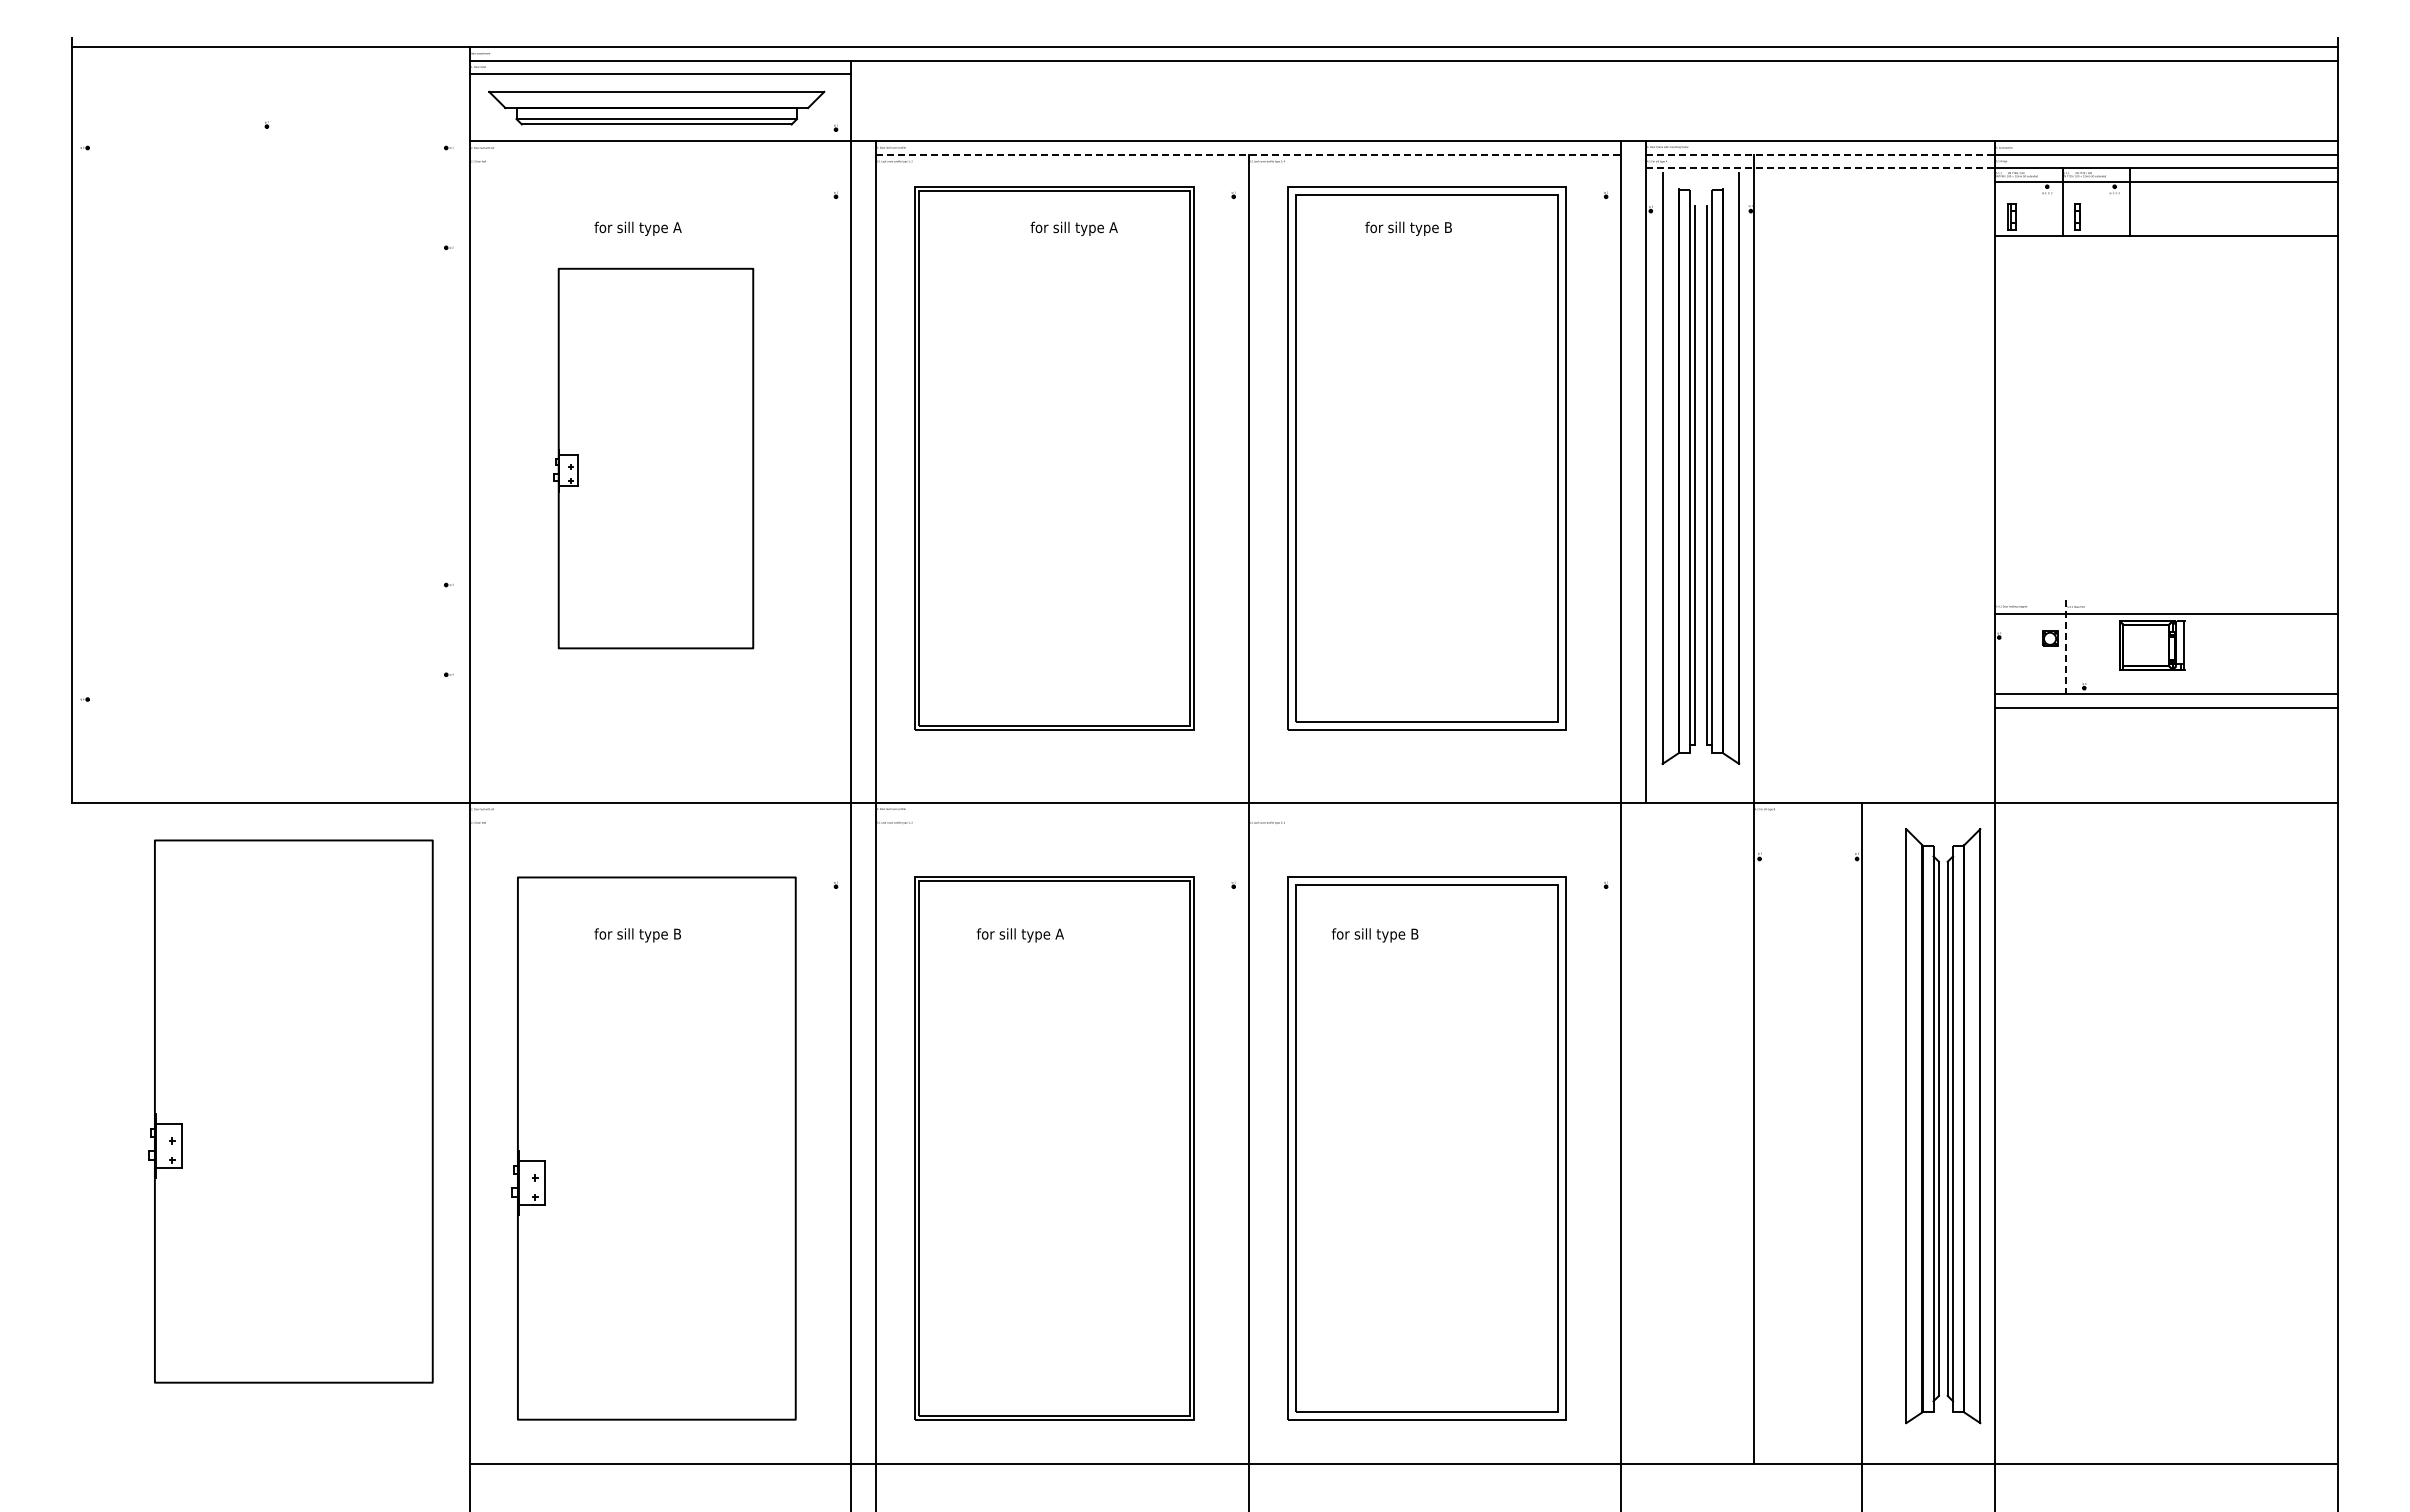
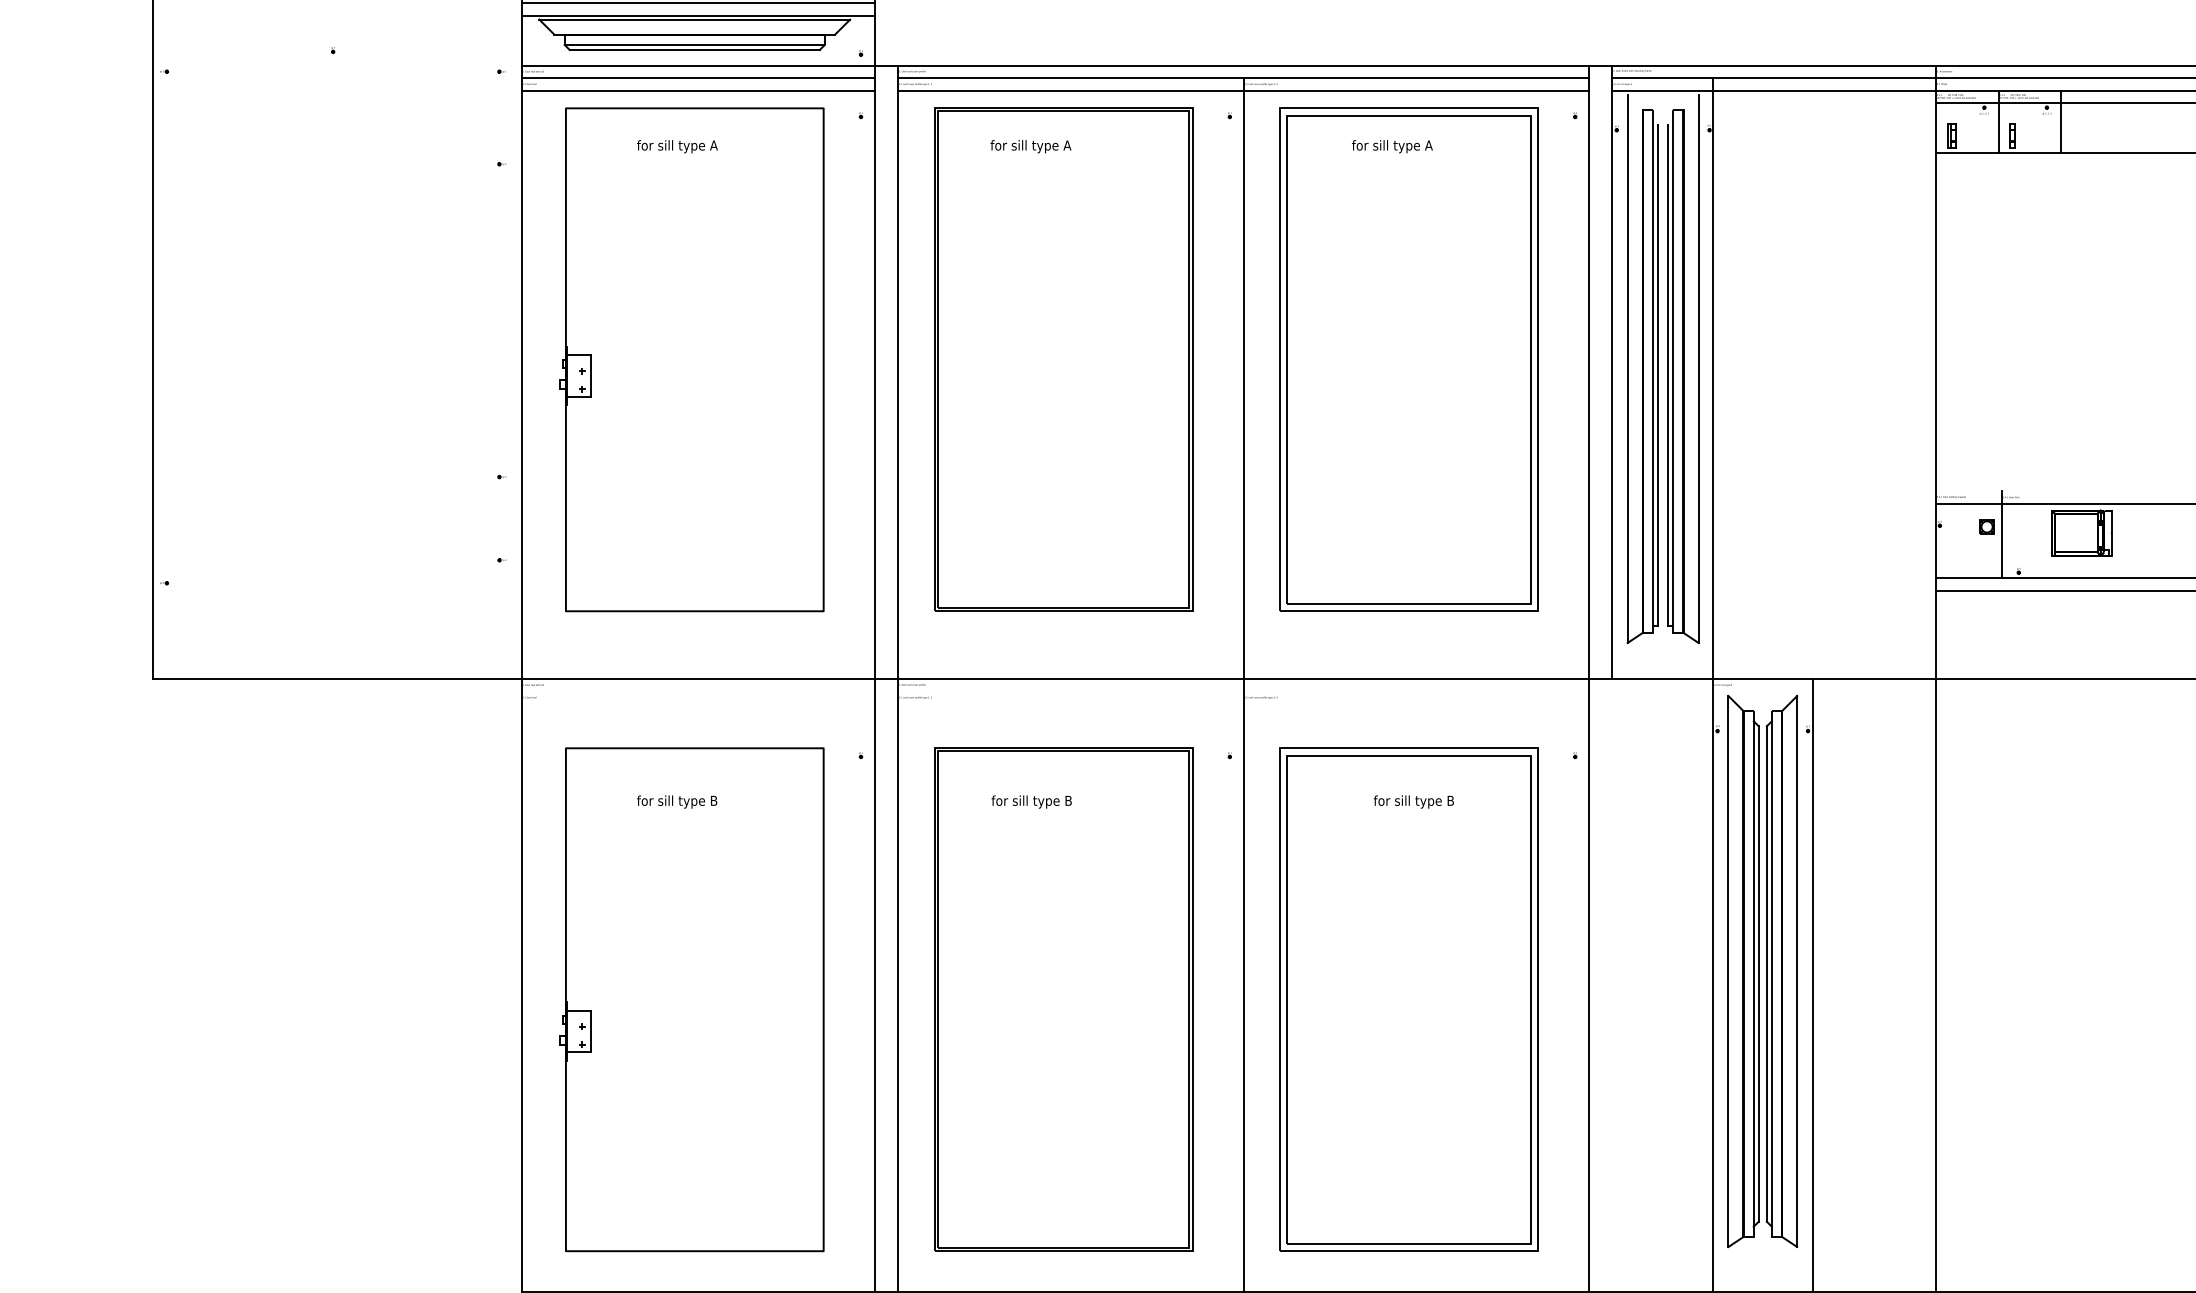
line: (660, 87) -> (698, 15), added
line: (660, 154) -> (698, 77), added
line: (1249, 154) -> (1244, 77), dashed -> solid
line: (1820, 154) -> (1774, 77), dashed -> solid
line: (660, 168) -> (698, 90), added
line: (1248, 168) -> (1243, 90), added
line: (1820, 168) -> (1774, 90), dashed -> solid
text: (1448, 227) -> (1429, 145), for sill type B -> for sill type A
text: (1073, 228) -> (1030, 146), moved
part: (653, 458) -> (691, 359), size x1.43
line: (2066, 647) -> (2002, 534), dashed -> solid
text: (1059, 933) -> (1068, 800), for sill type A -> for sill type B
text: (1374, 935) -> (1413, 802), moved
part: (290, 1111) -> (355, 965), removed
part: (1943, 1126) -> (1762, 971), moved

